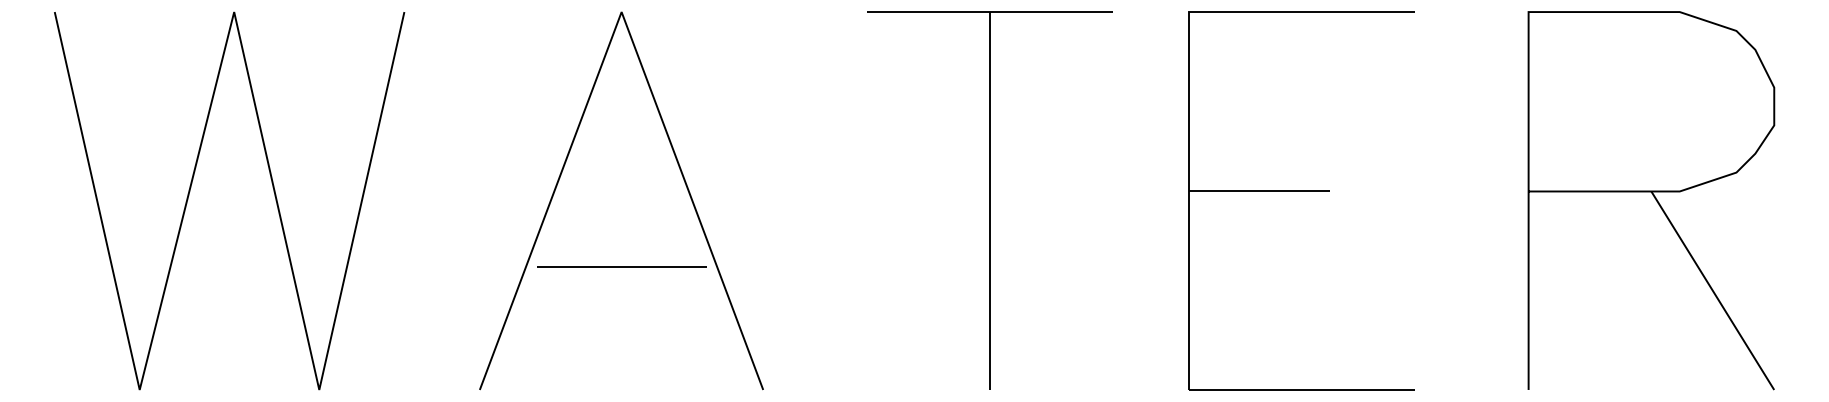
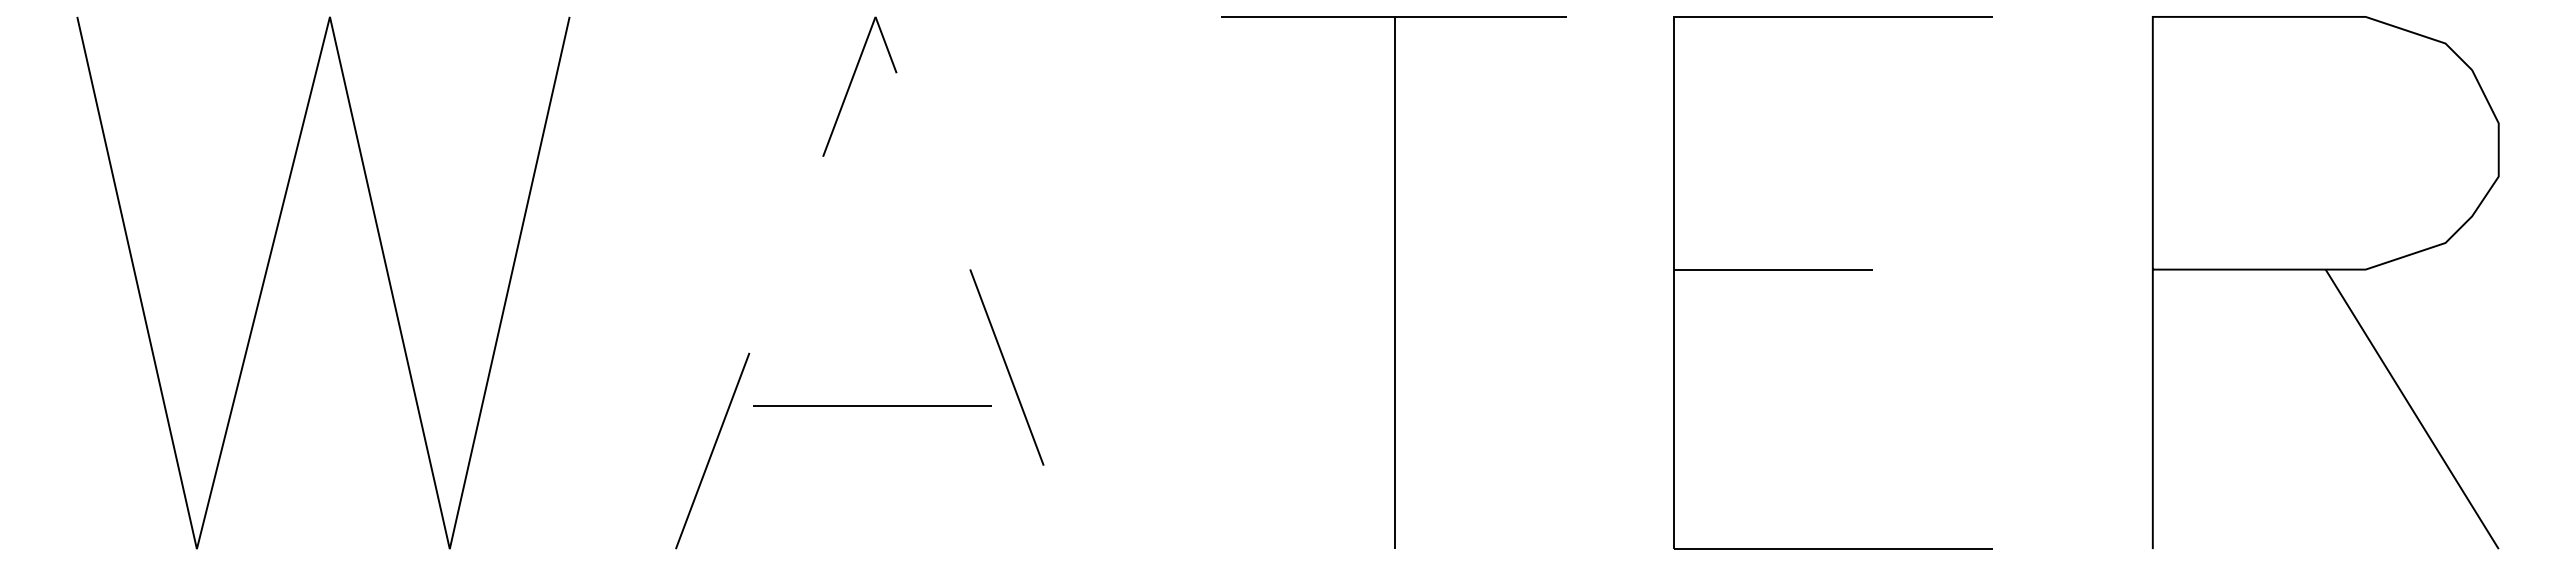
line: (621, 11) -> (875, 16), solid -> dashed
line: (621, 266) -> (872, 405), moved

